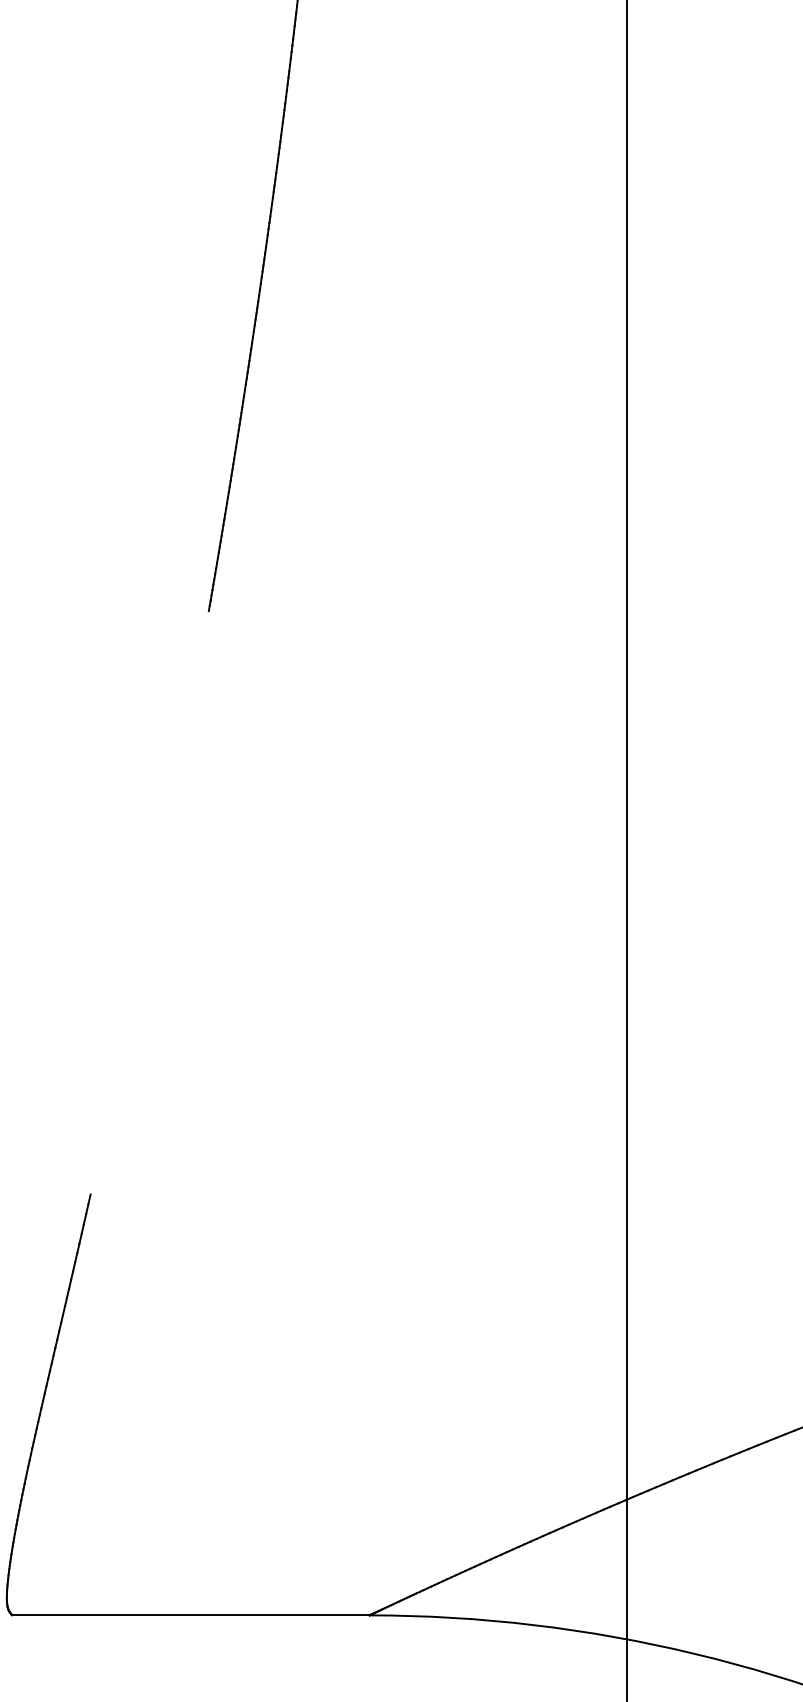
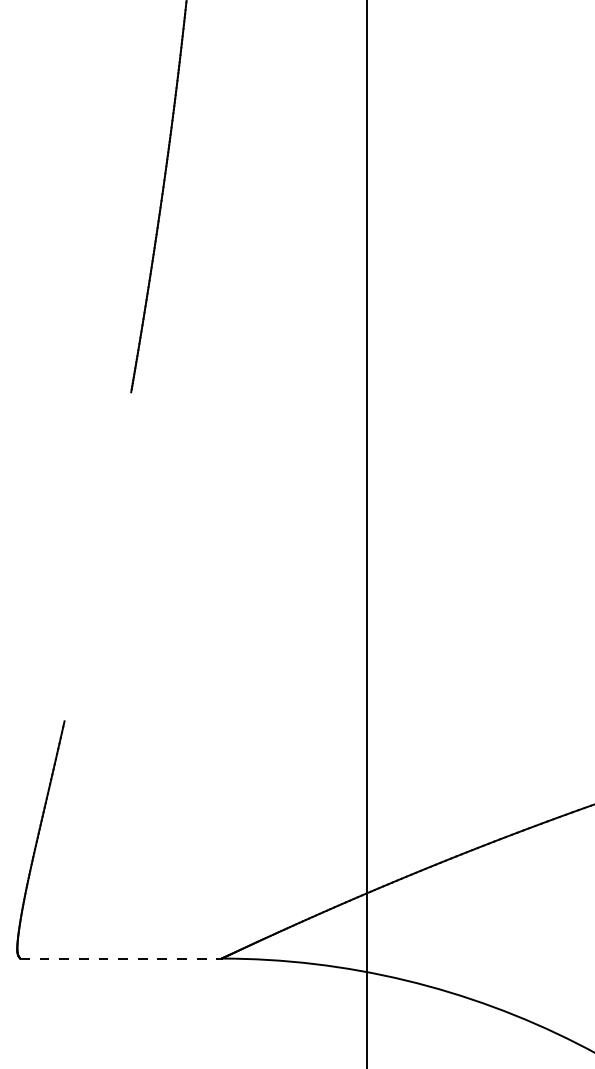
line: (189, 1615) -> (120, 958), solid -> dashed

